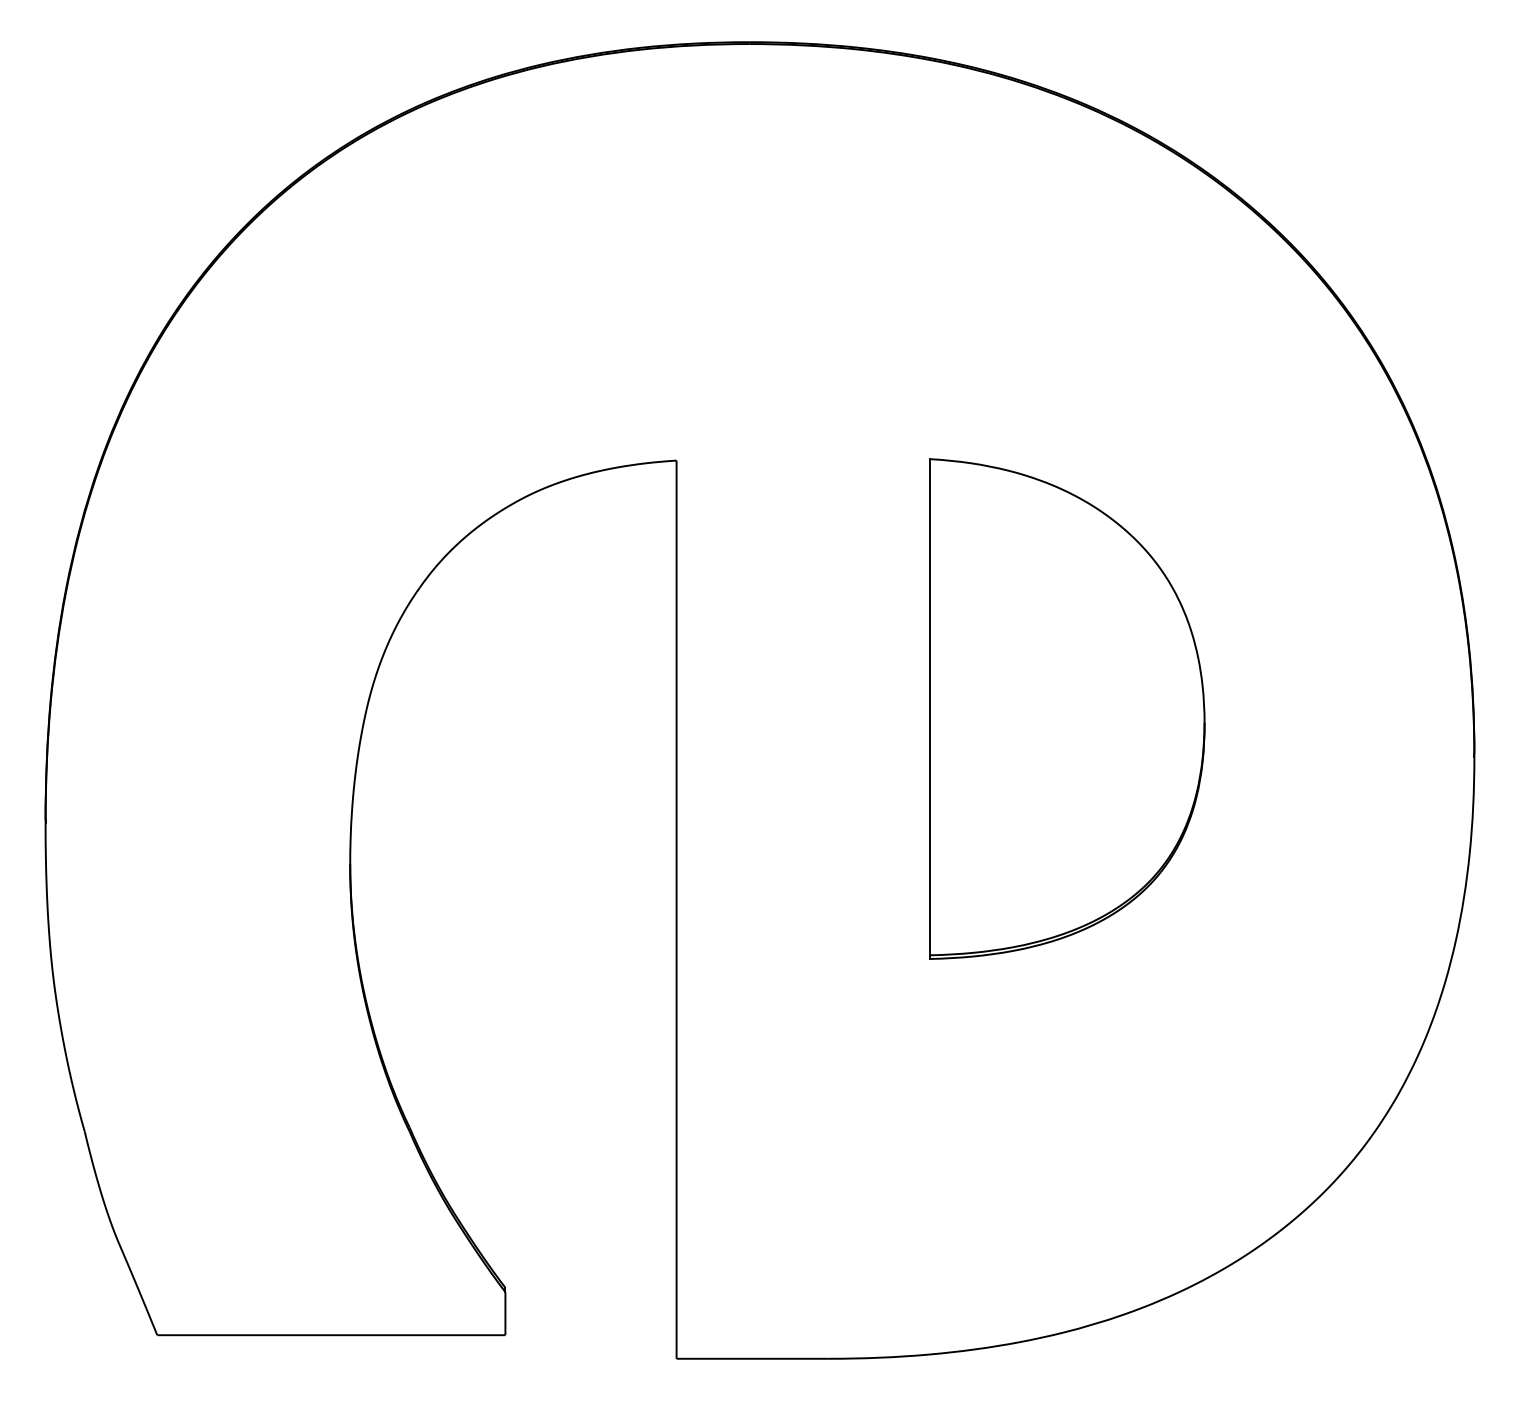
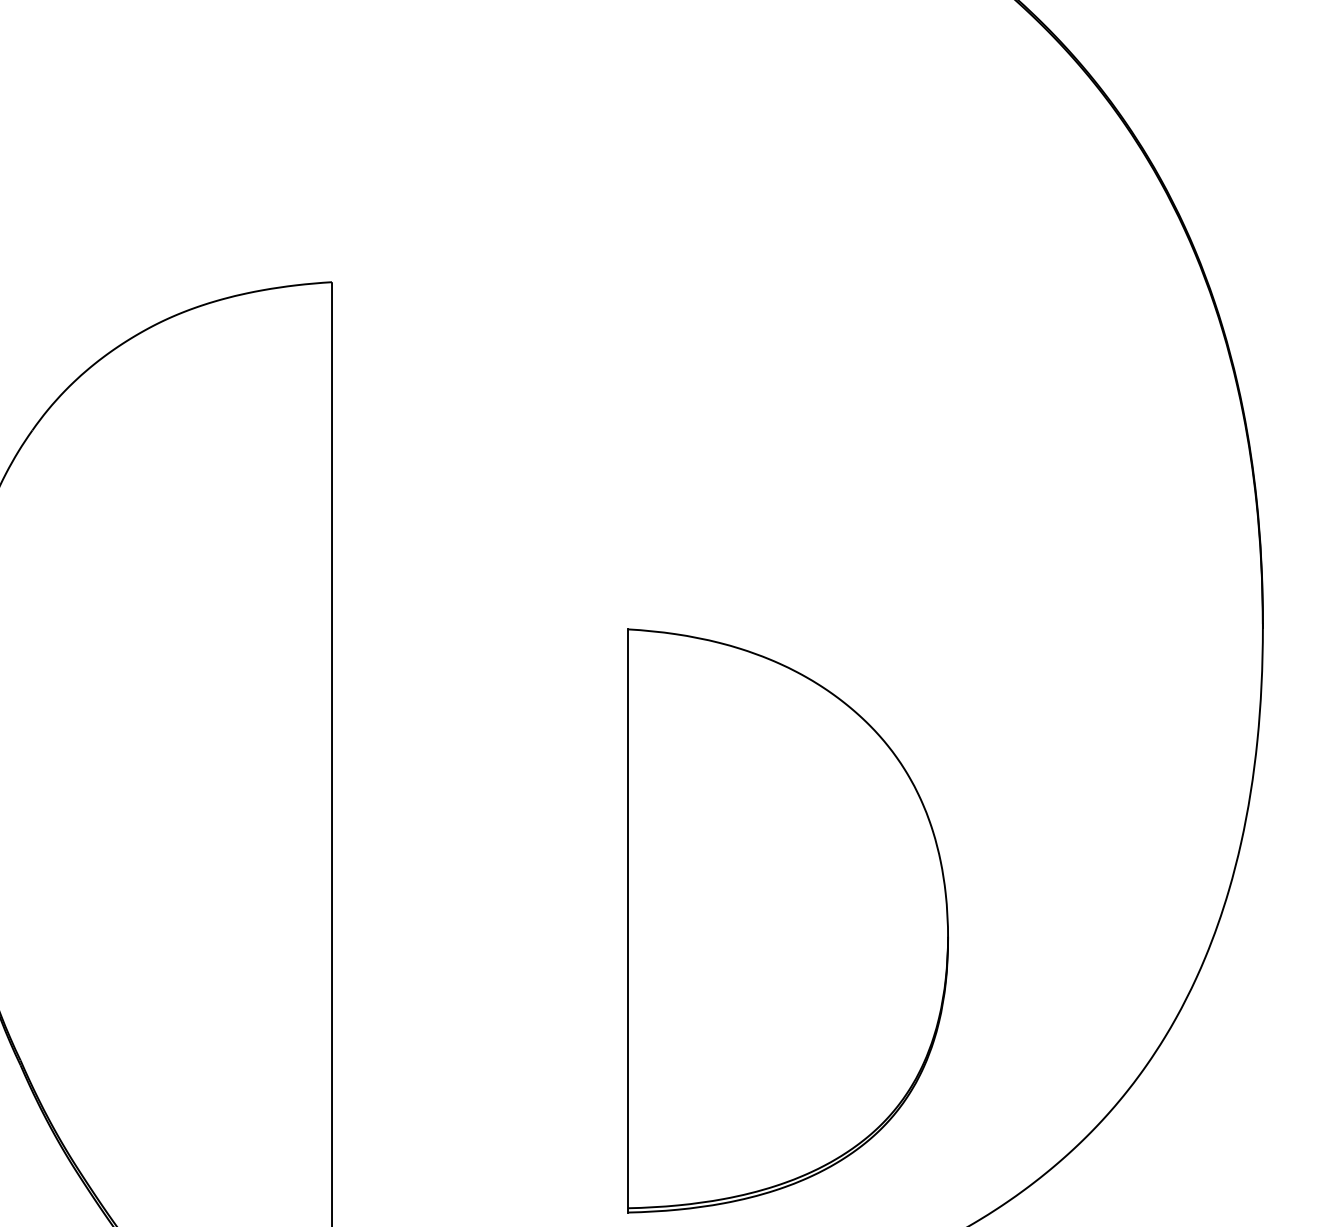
part: (1067, 708) -> (788, 920), moved

